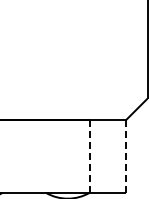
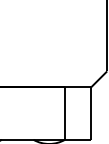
line: (89, 156) -> (65, 113), dashed -> solid
line: (125, 157) -> (91, 114), dashed -> solid

